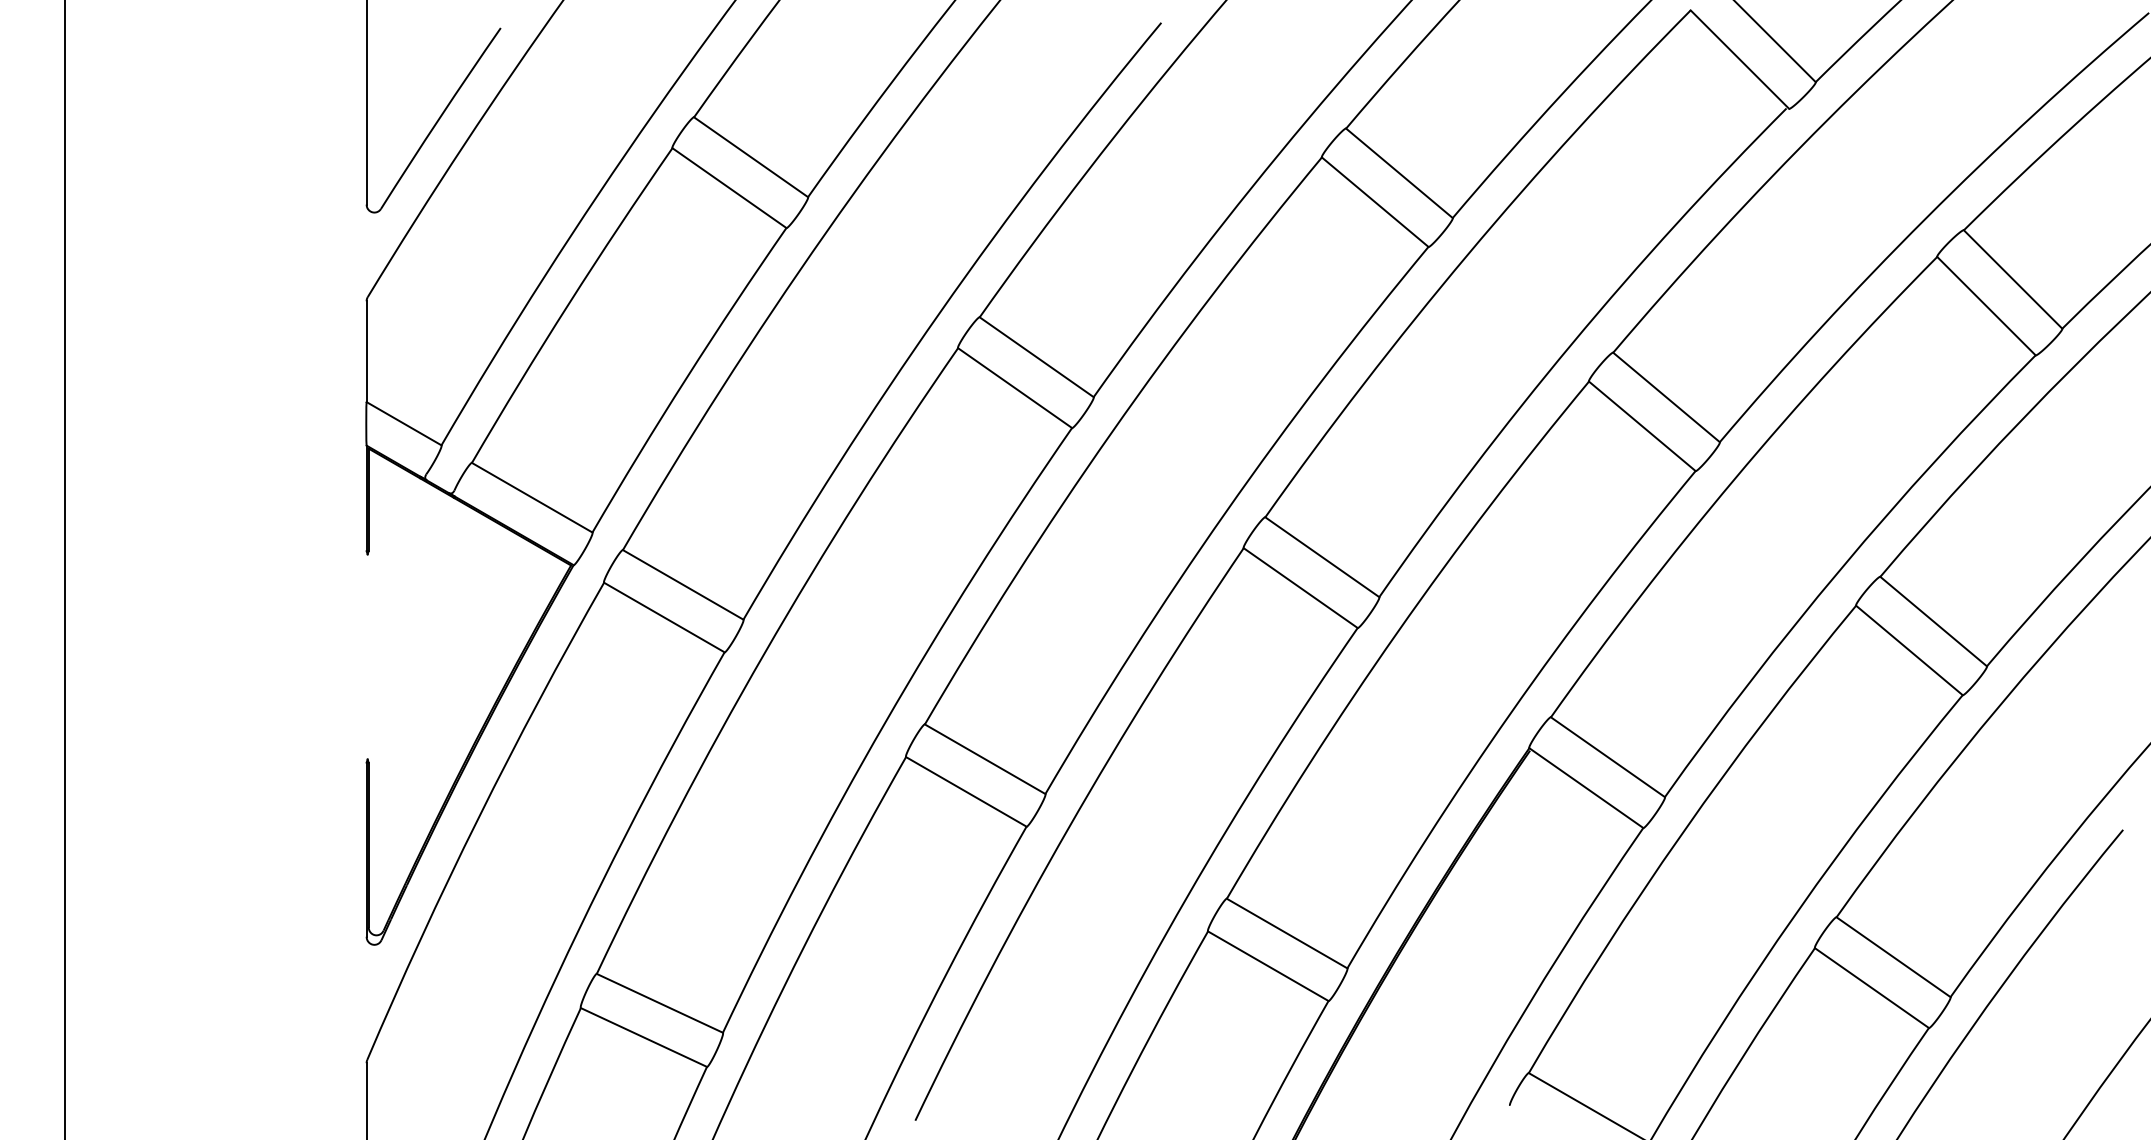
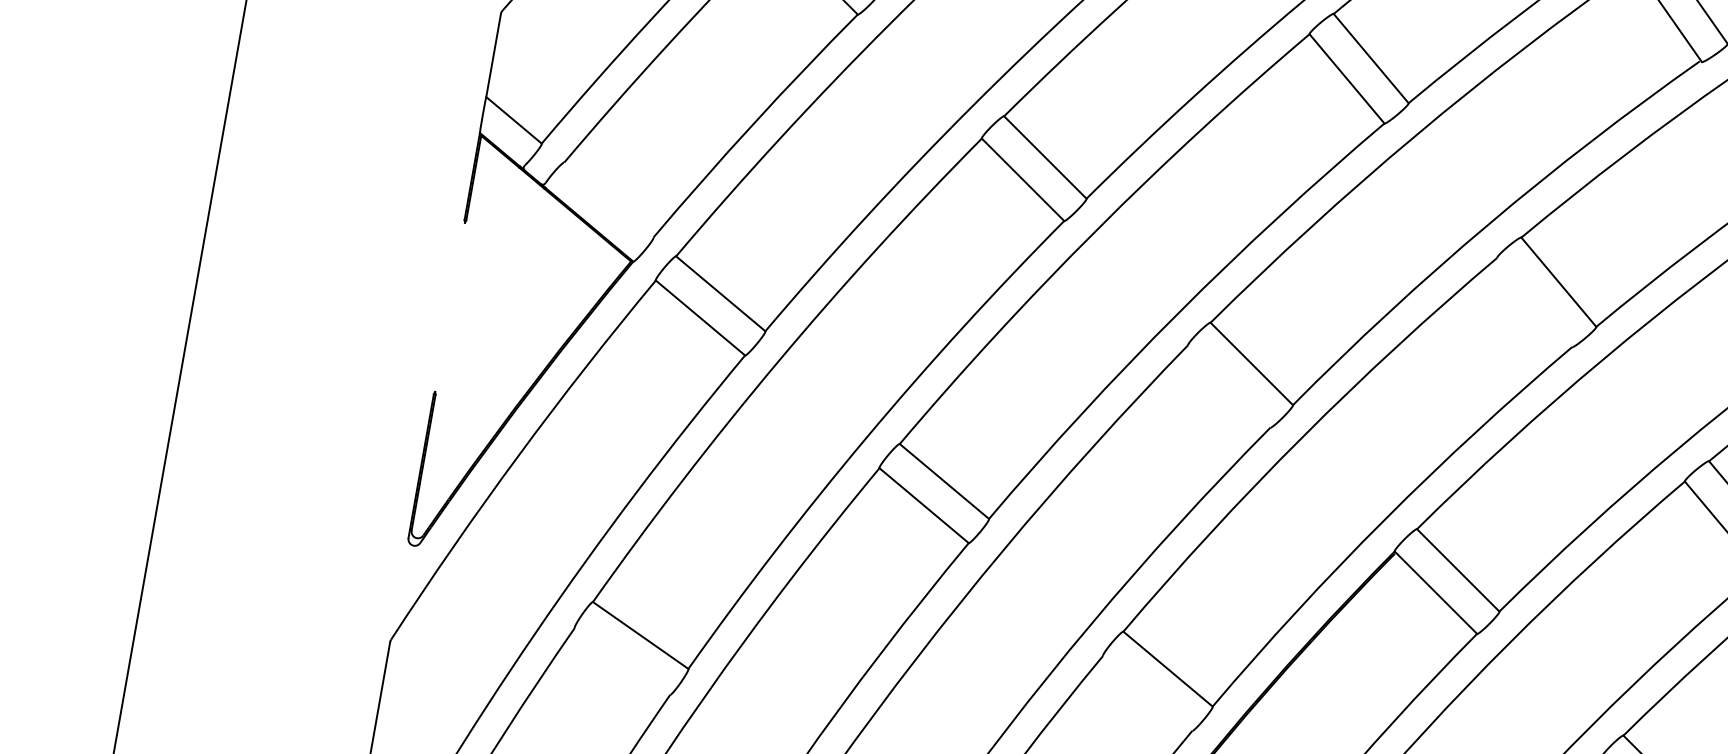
line: (1642, 426) -> (1534, 302), removed
line: (531, 497) -> (608, 199), removed
line: (1300, 588) -> (1229, 386), removed
line: (1268, 966) -> (1147, 693), removed
line: (643, 1037) -> (622, 661), removed

